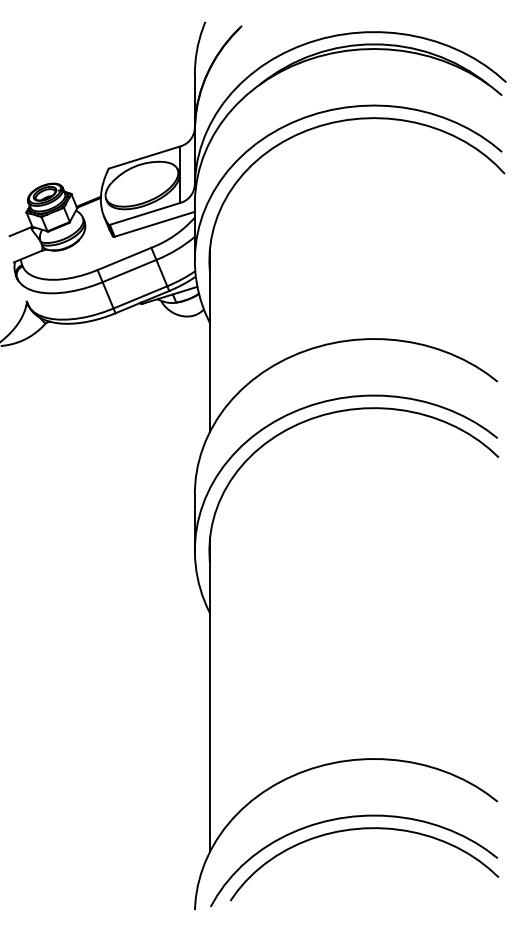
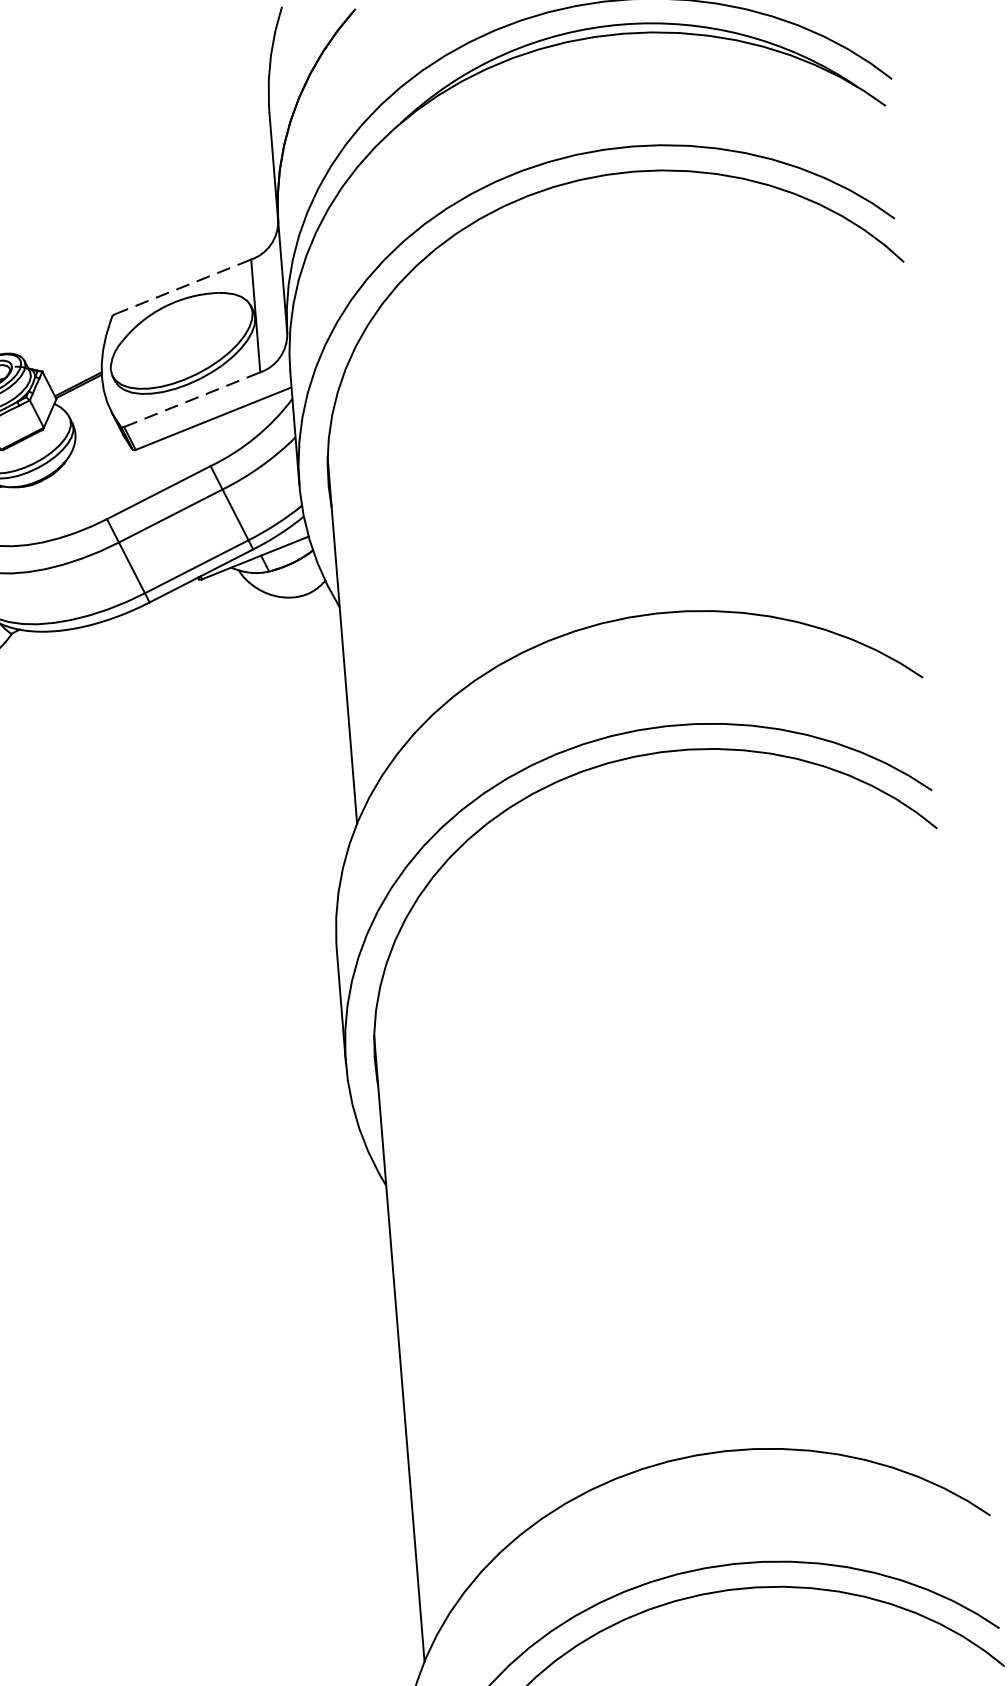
line: (144, 157) -> (182, 287), solid -> dashed
line: (144, 213) -> (191, 398), solid -> dashed

